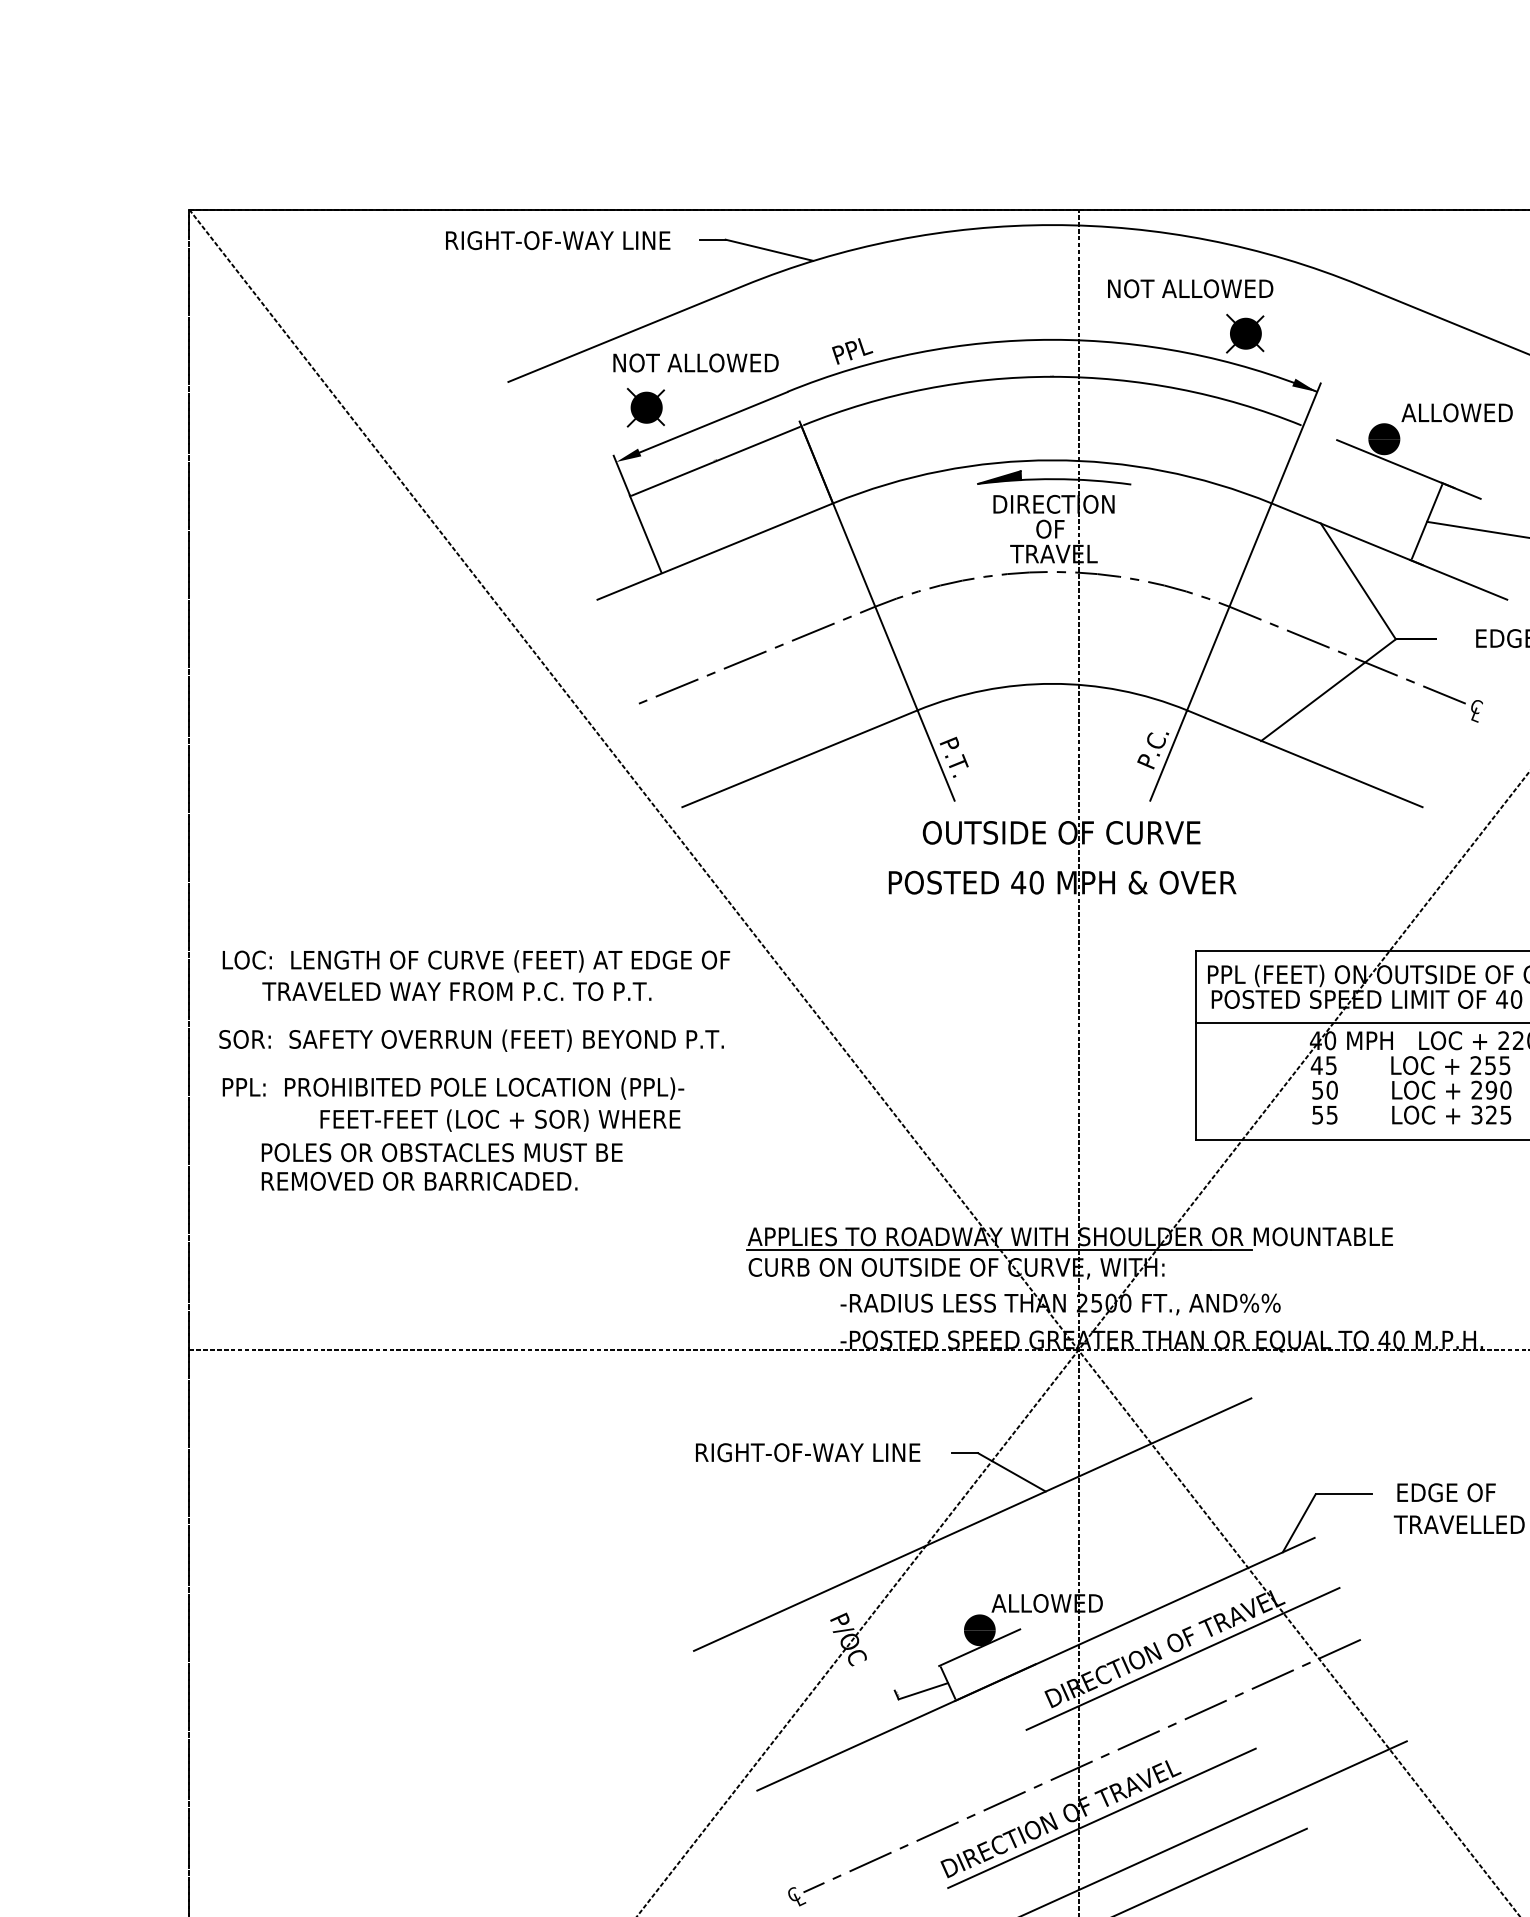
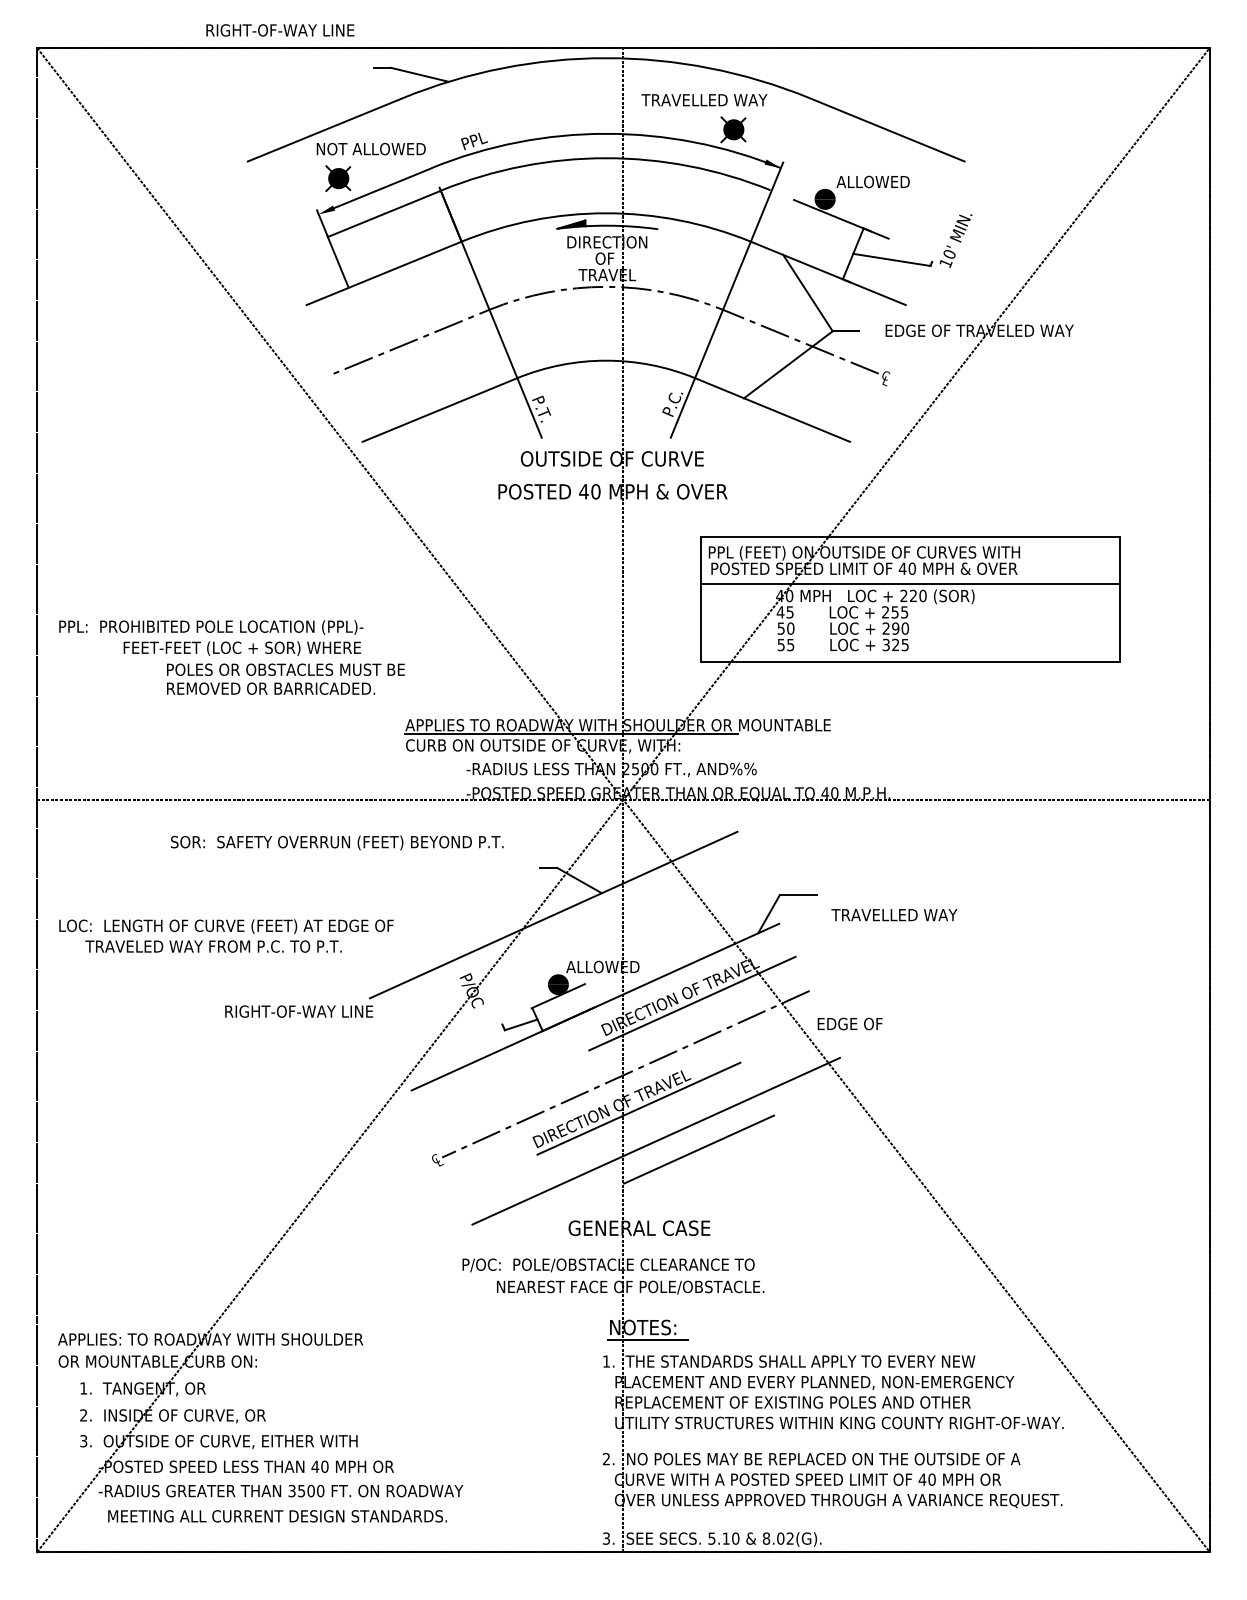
text: (558, 240) -> (280, 30), moved
text: (1201, 289) -> (704, 100), NOT ALLOWED -> TRAVELLED WAY
text: (476, 974) -> (226, 935), moved
text: (471, 1039) -> (337, 842), moved
text: (441, 1165) -> (285, 678), moved
text: (808, 1452) -> (299, 1011), moved
text: (1445, 1491) -> (849, 1023), moved

